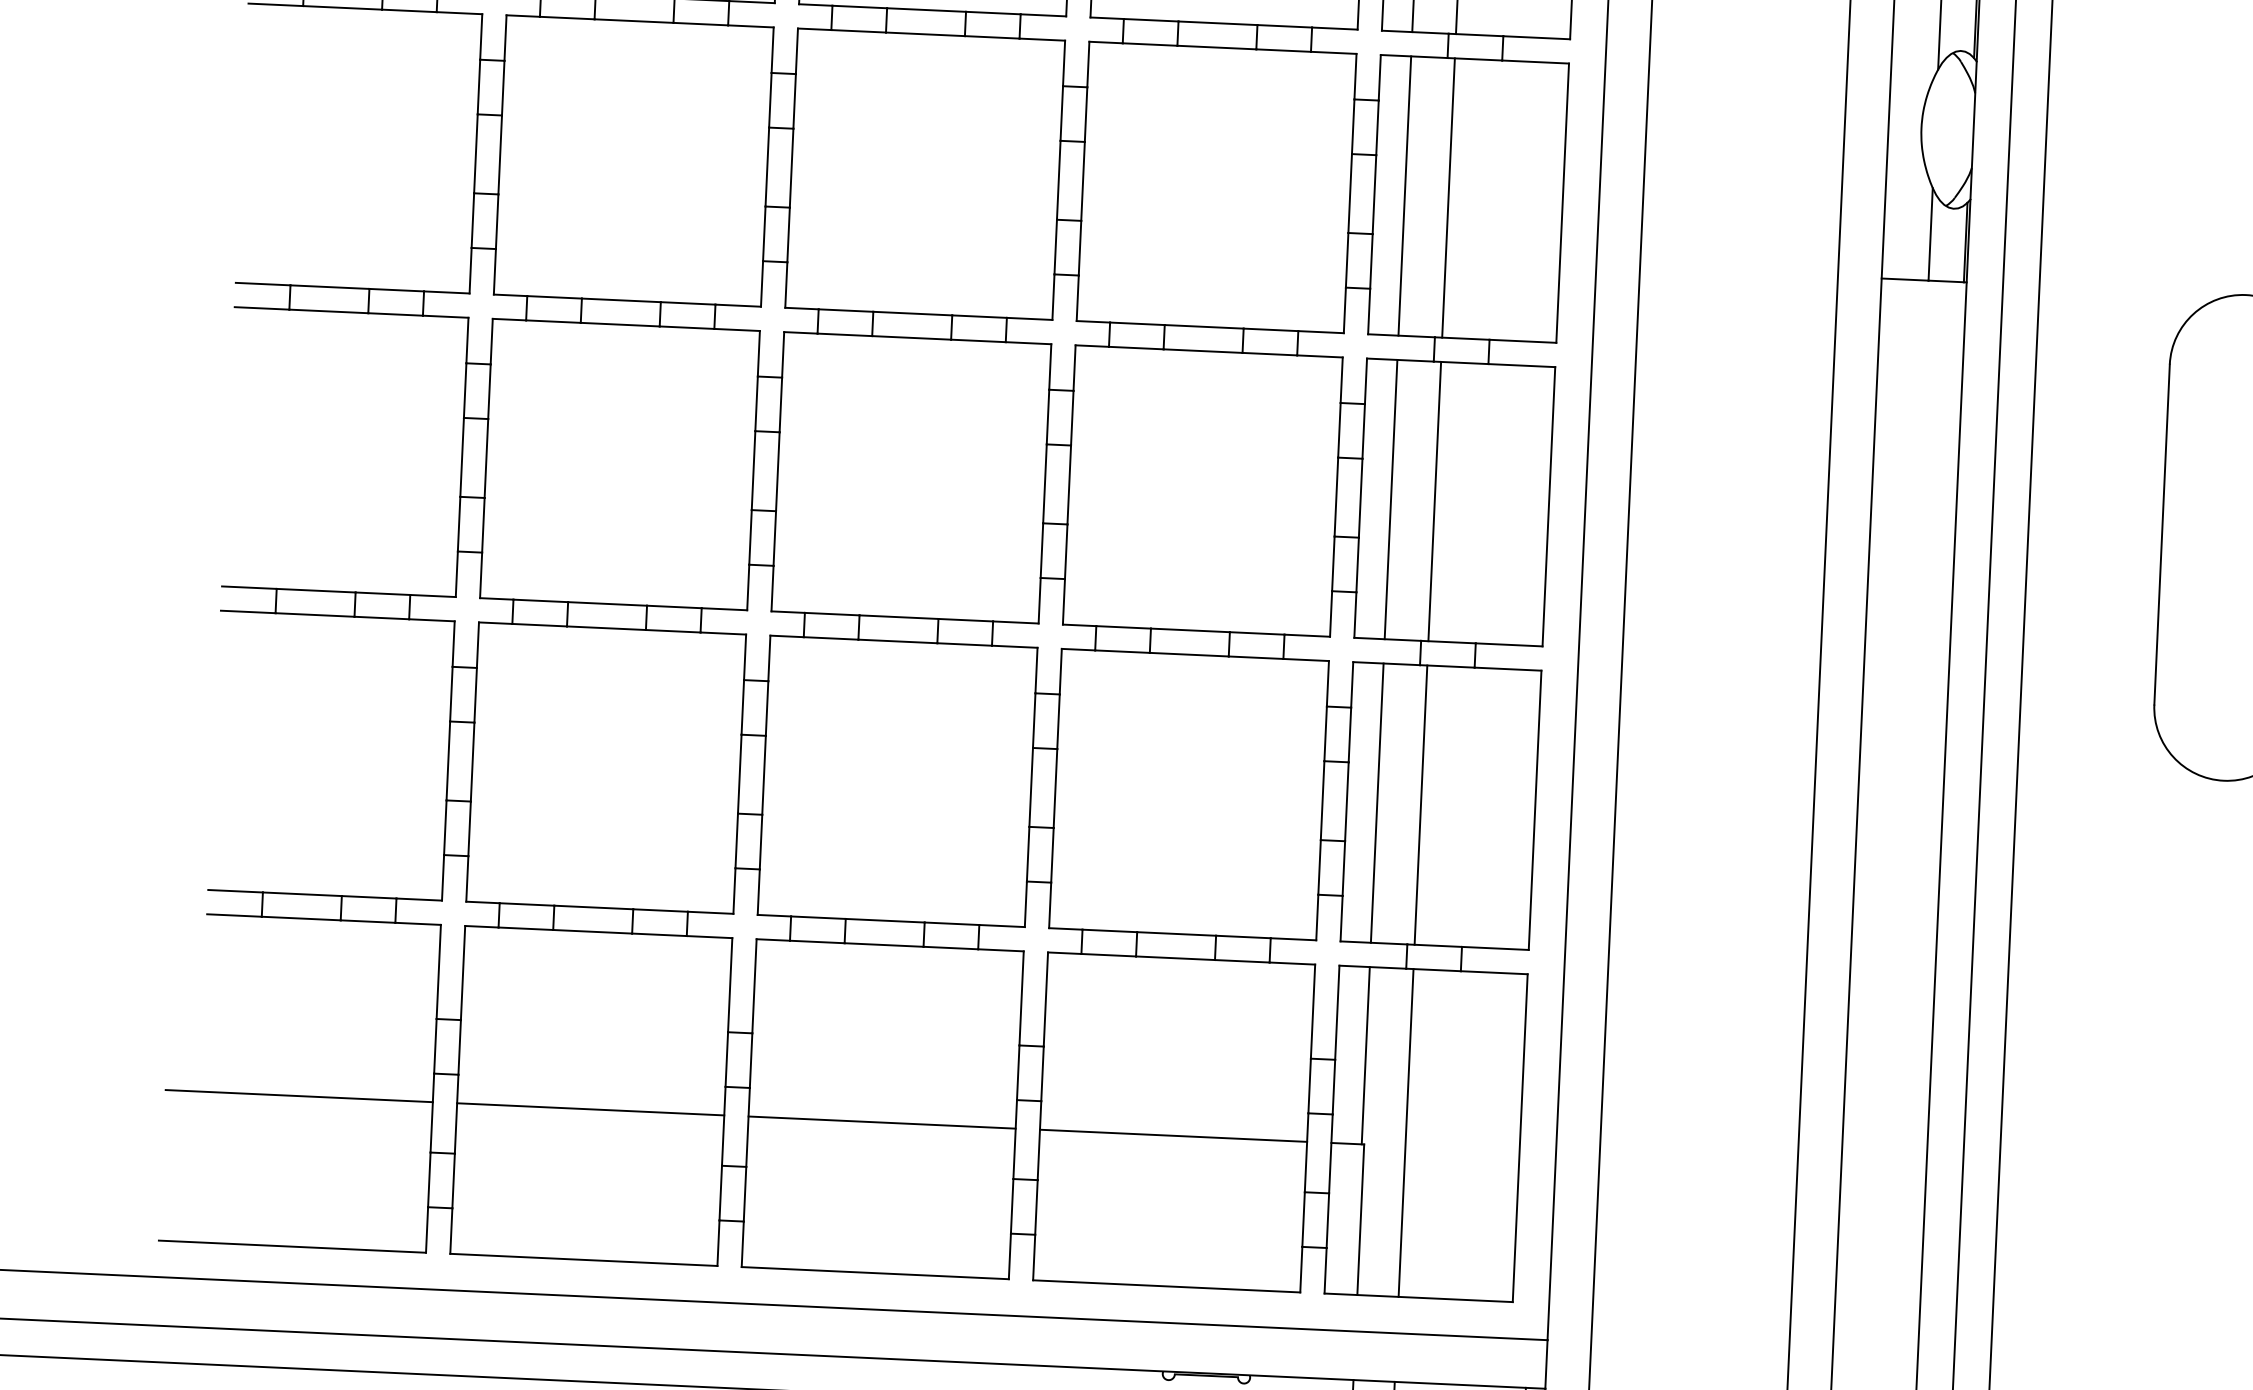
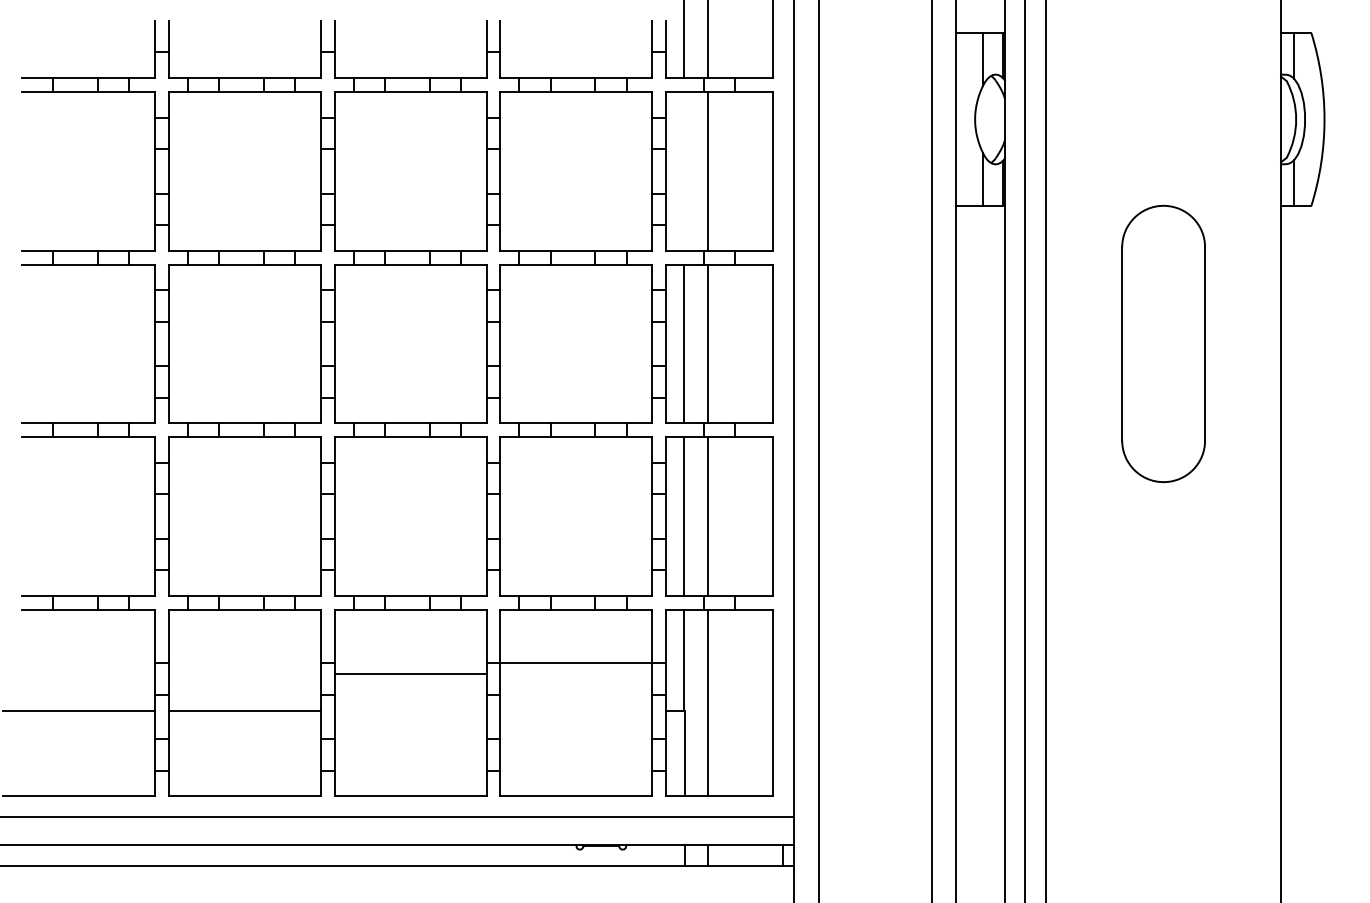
line: (1404, 194) -> (683, 170), removed
line: (881, 1122) -> (410, 673), moved
line: (1173, 1135) -> (576, 662), moved

